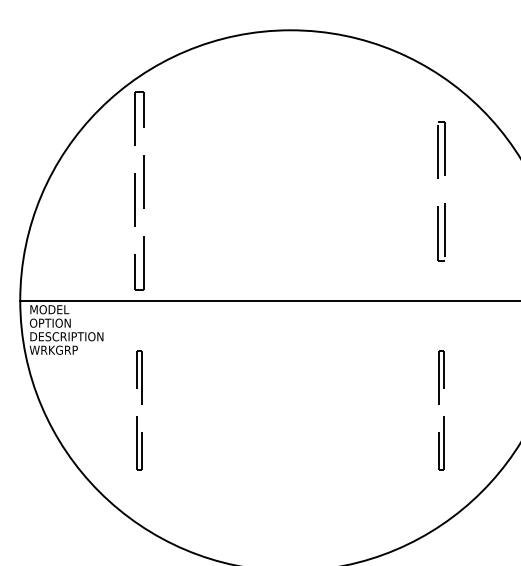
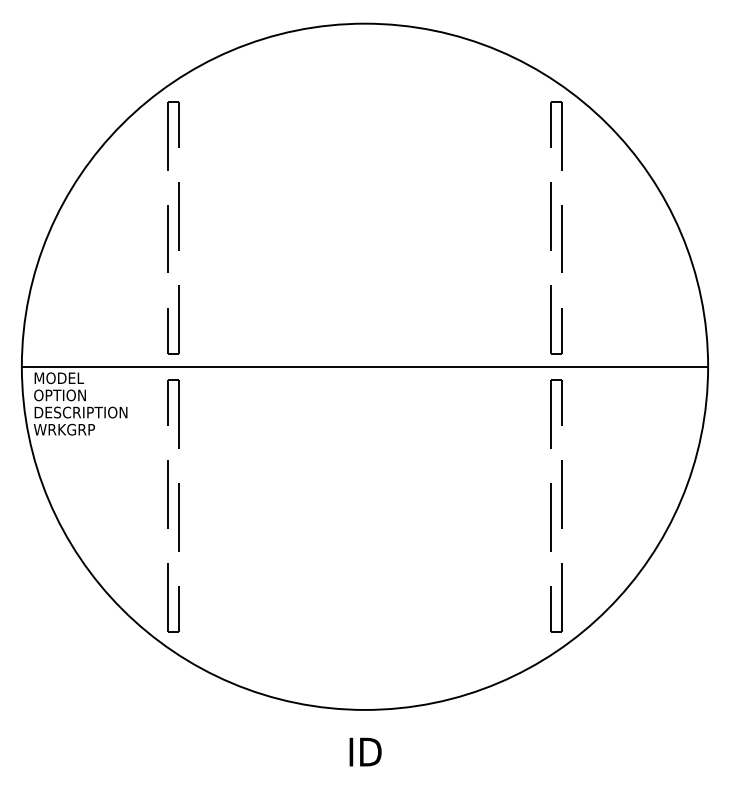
part: (441, 190) -> (556, 227), size x1.43
part: (139, 409) -> (173, 505), size x1.67
part: (441, 409) -> (556, 505), size x1.67

